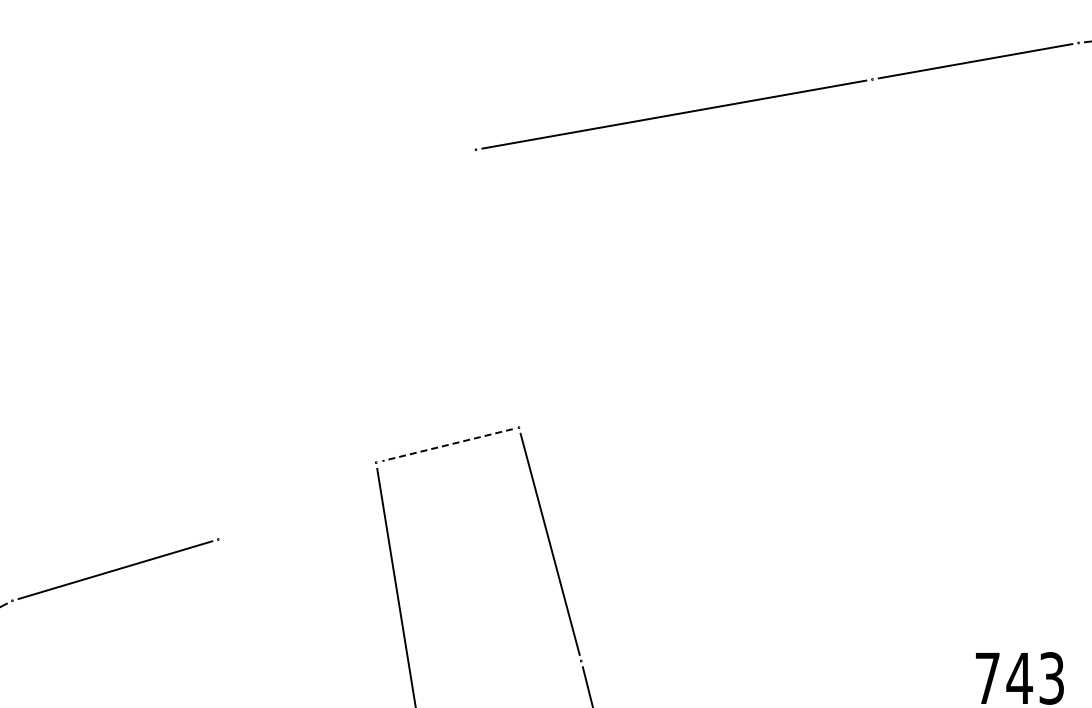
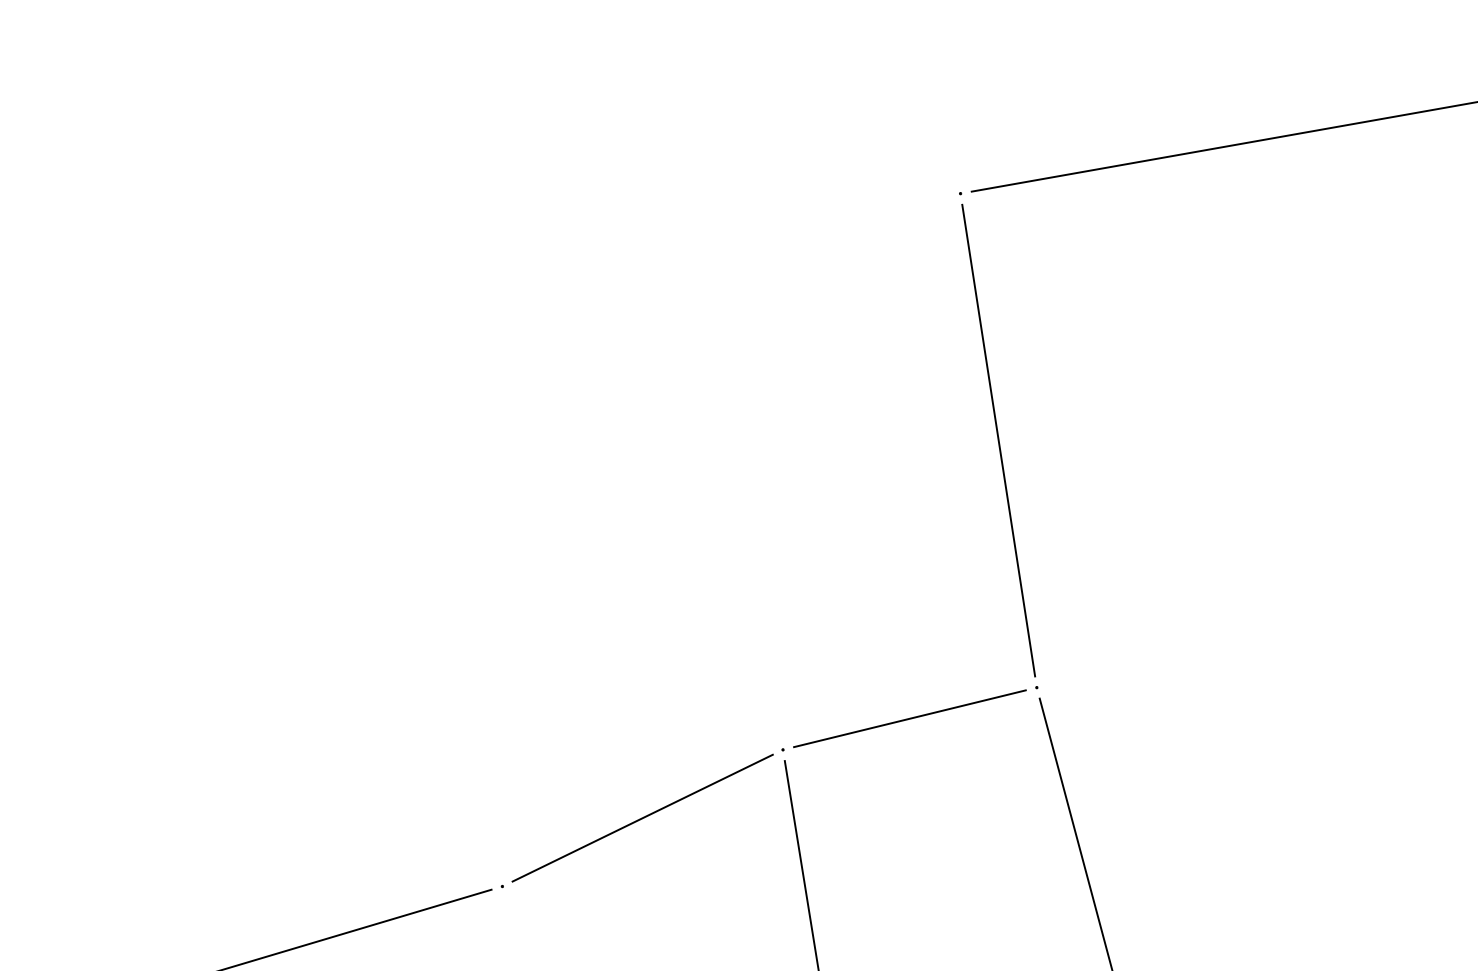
line: (497, 288) -> (998, 440), added
line: (447, 445) -> (909, 719), dashed -> solid
line: (297, 500) -> (643, 817), added

